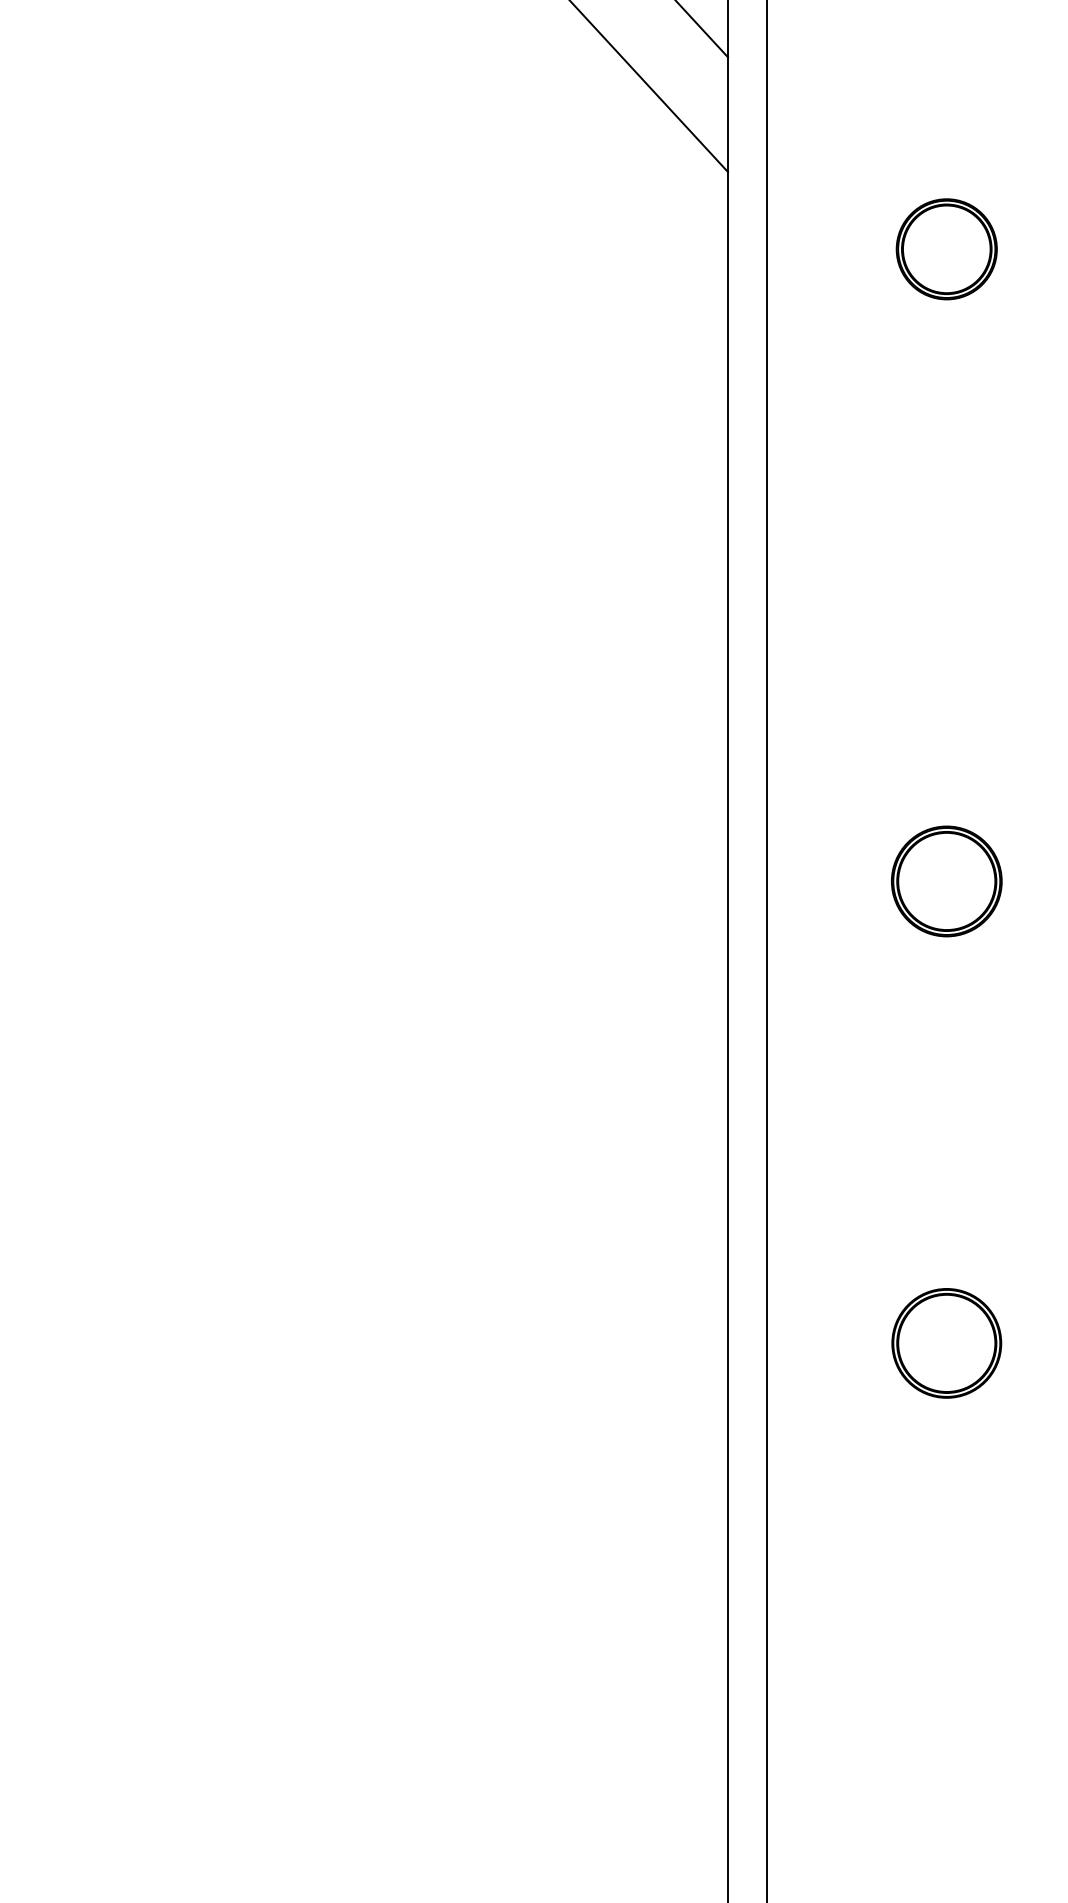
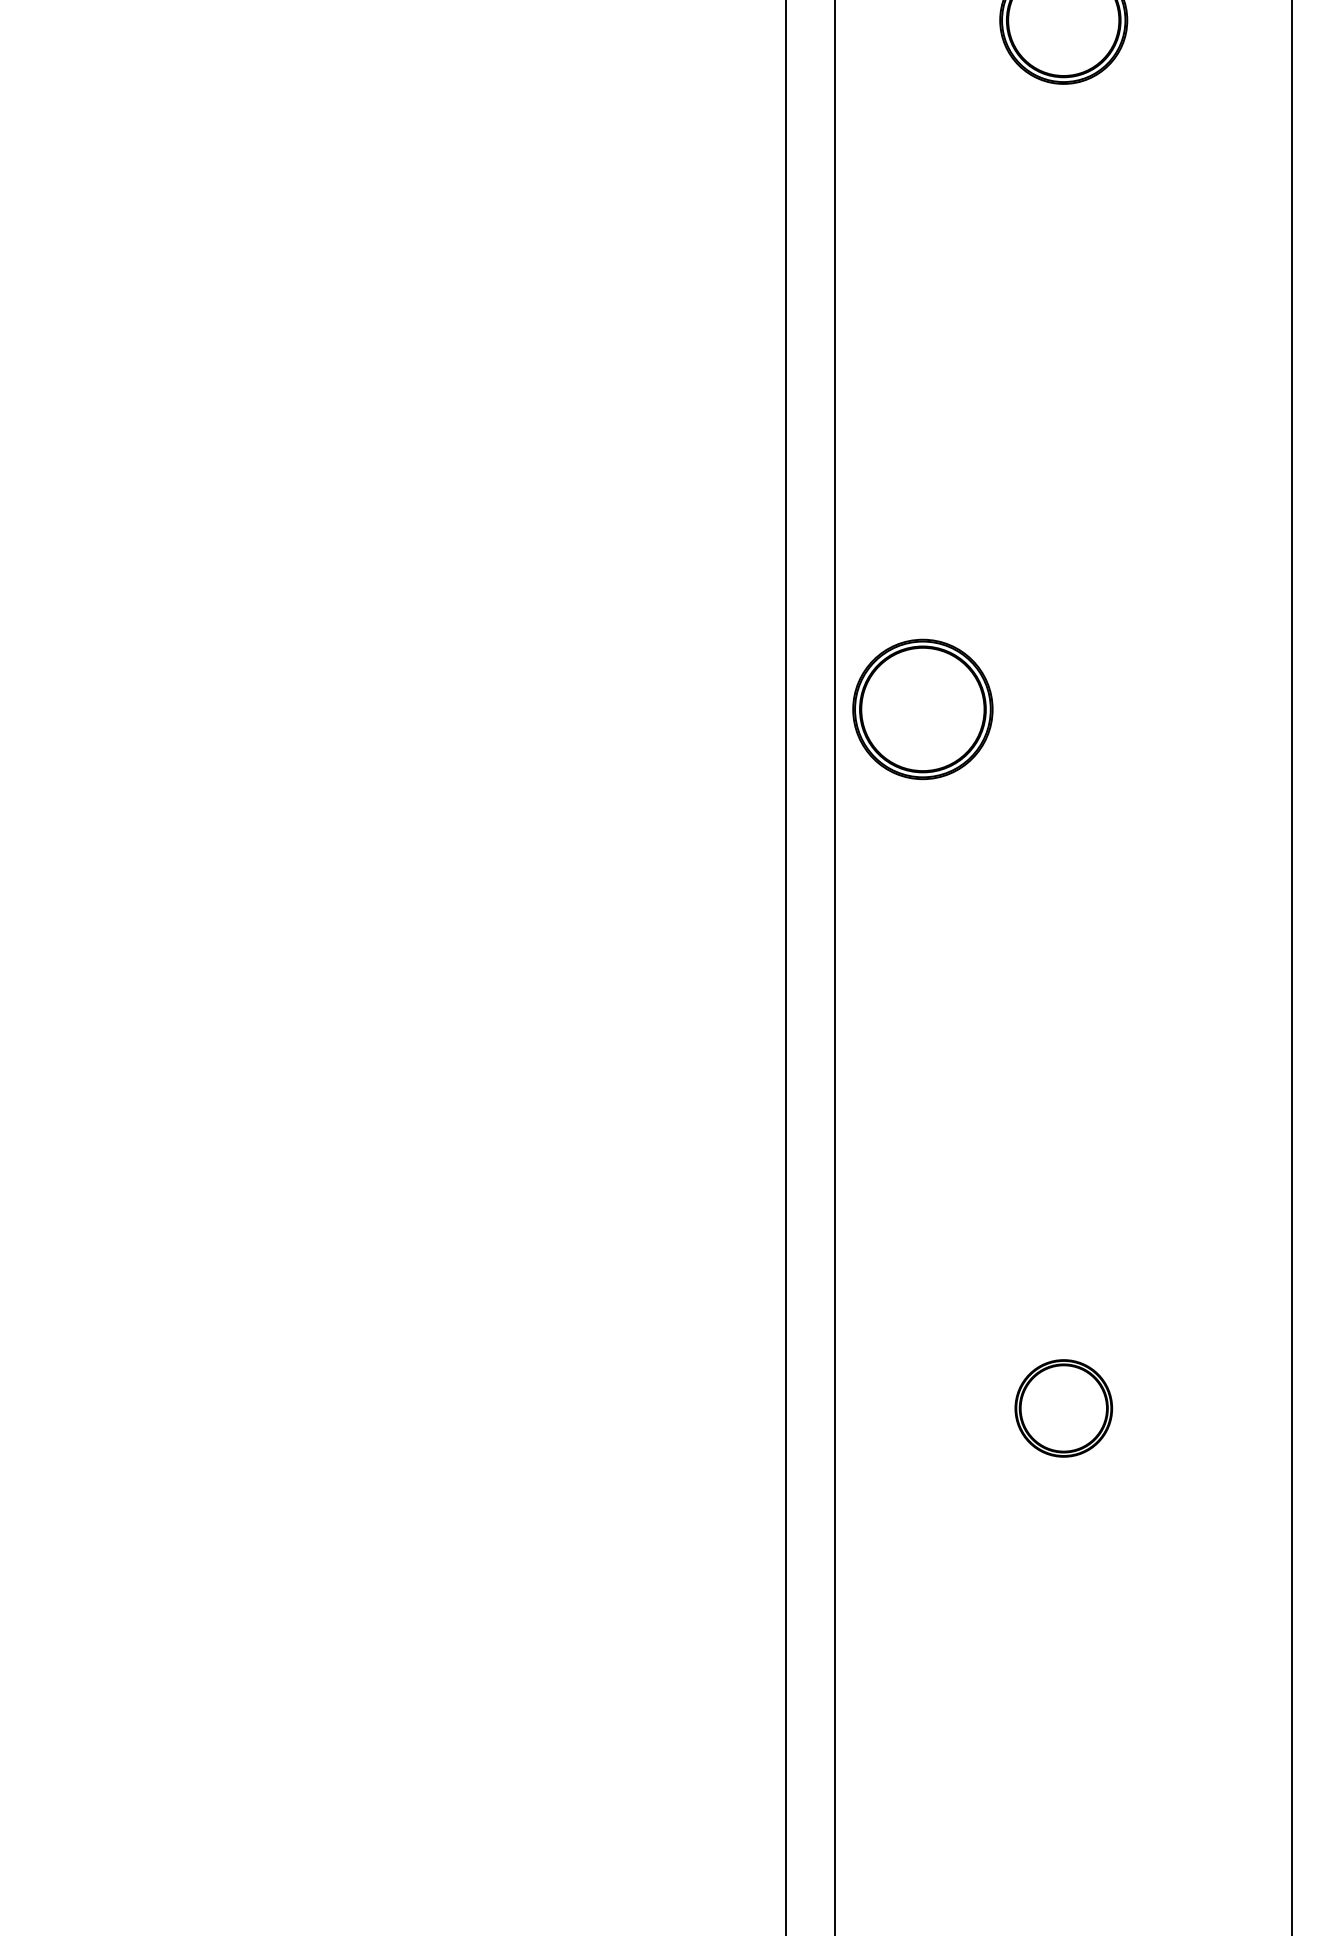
part: (946, 881) -> (922, 709), moved
part: (946, 1343) -> (1063, 1408), size x0.7

